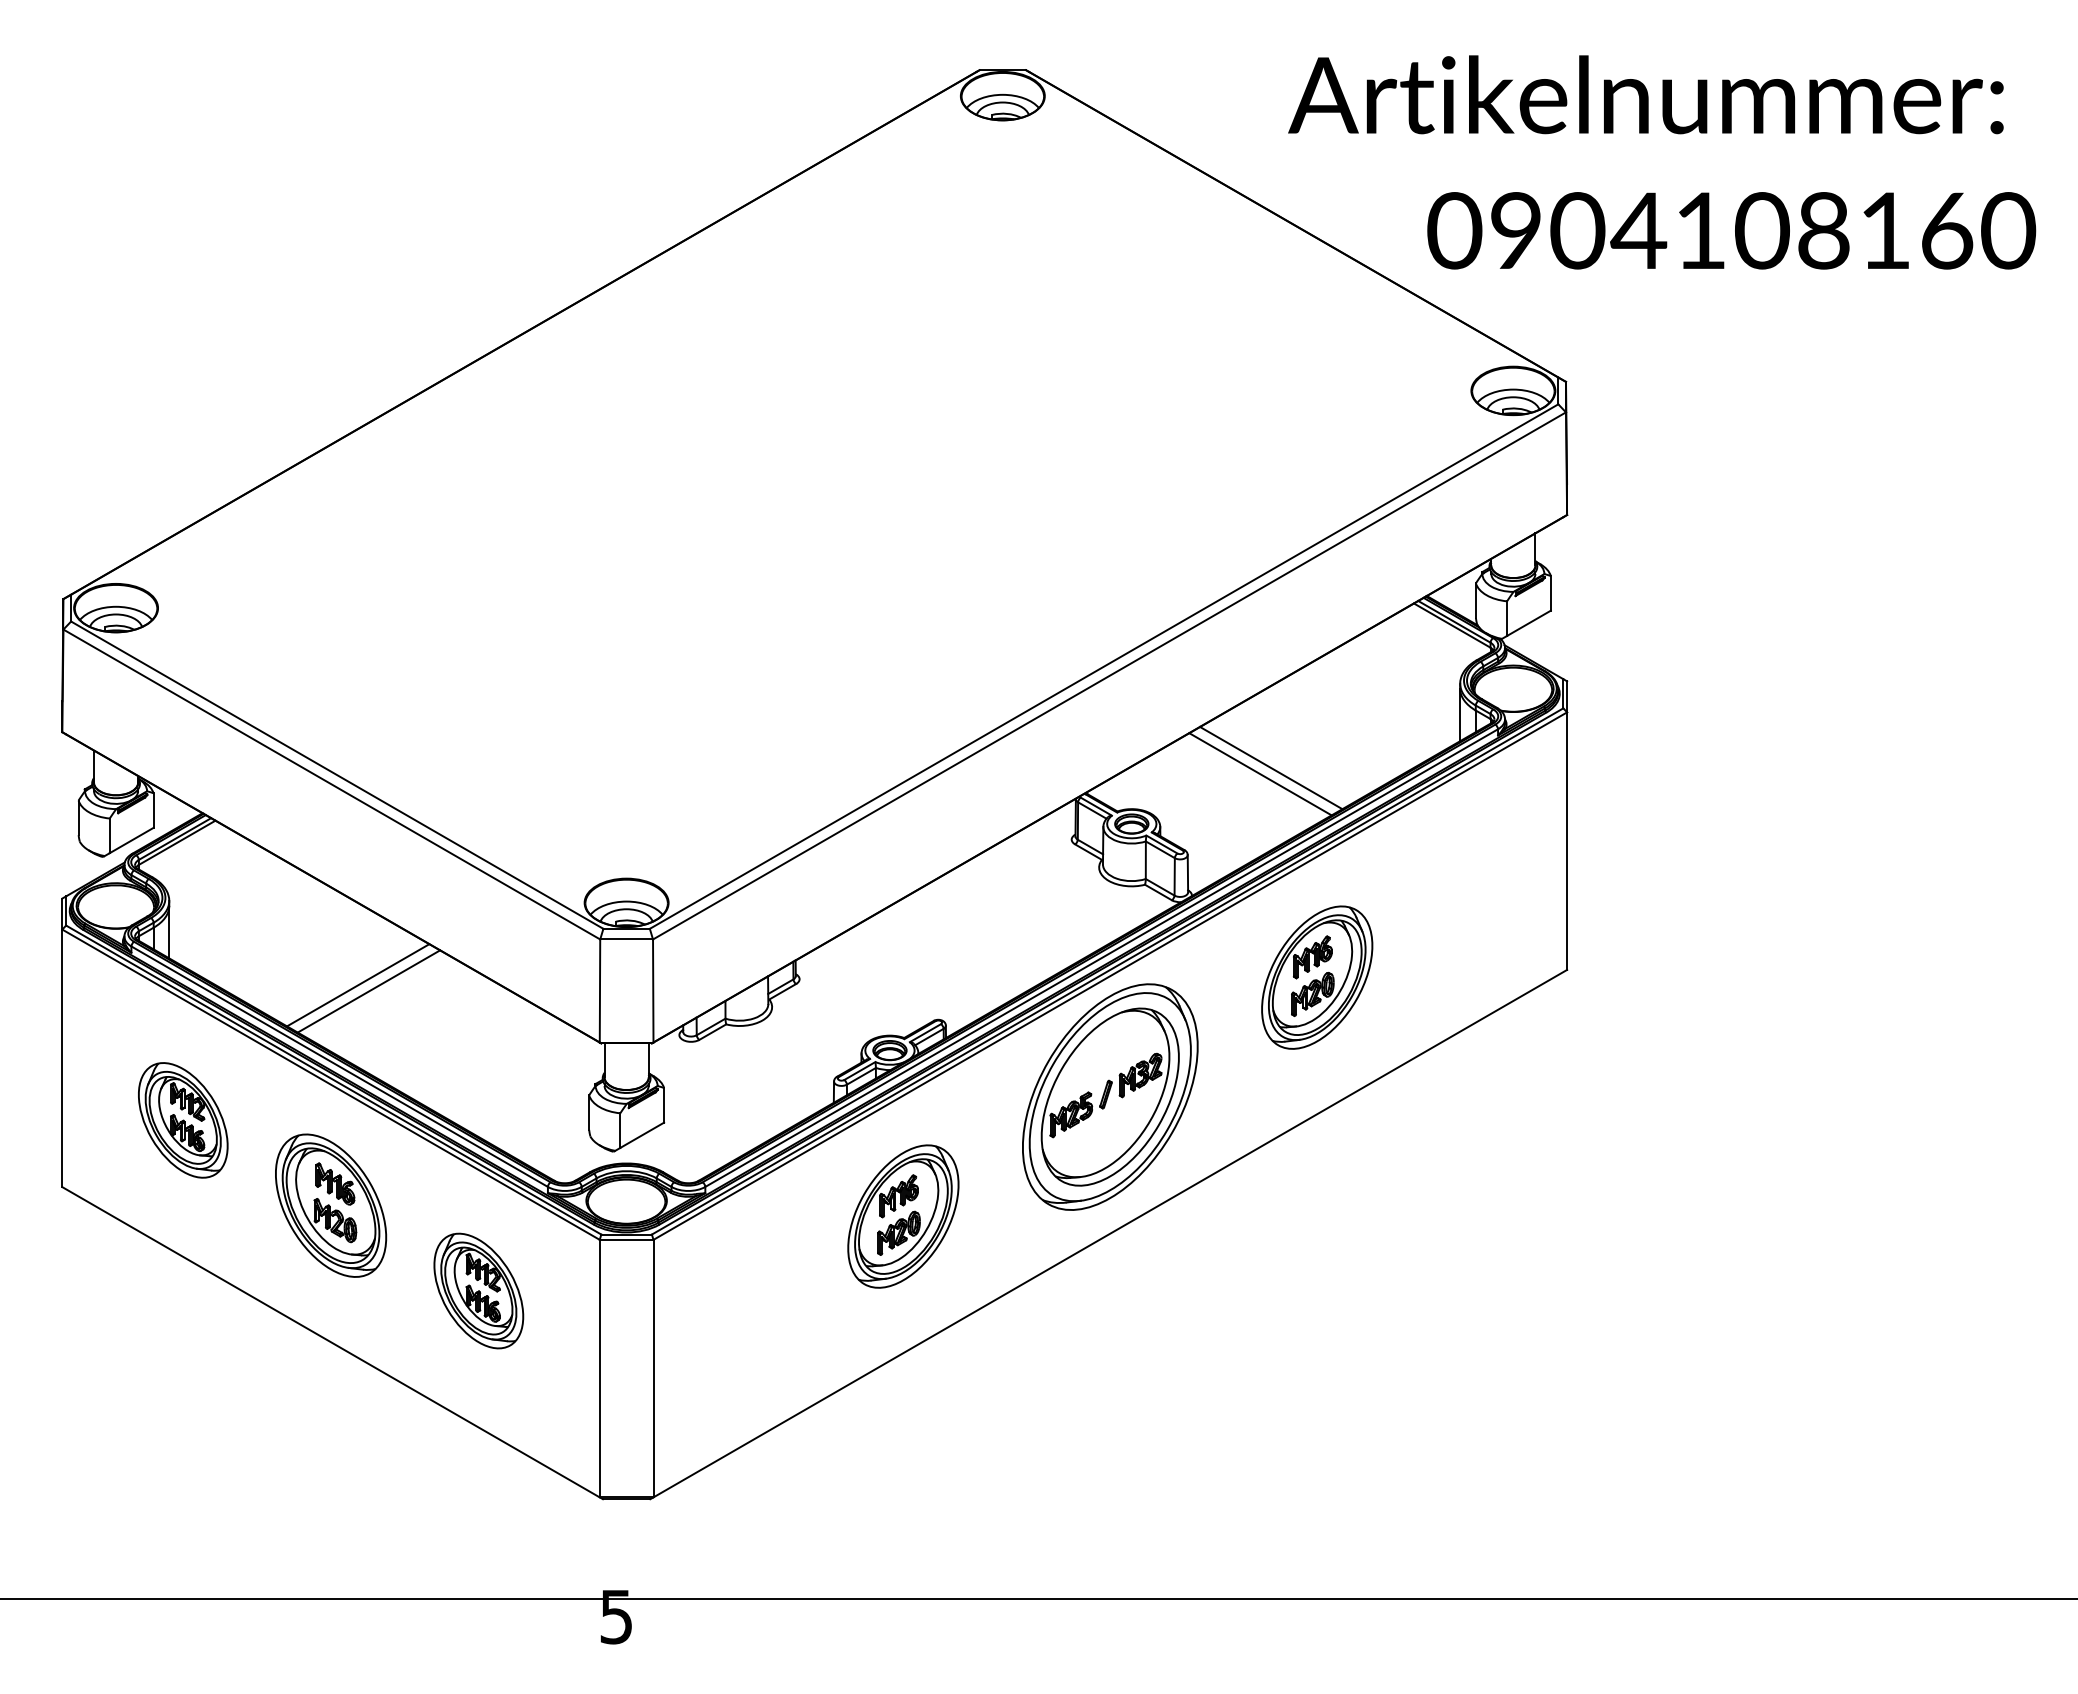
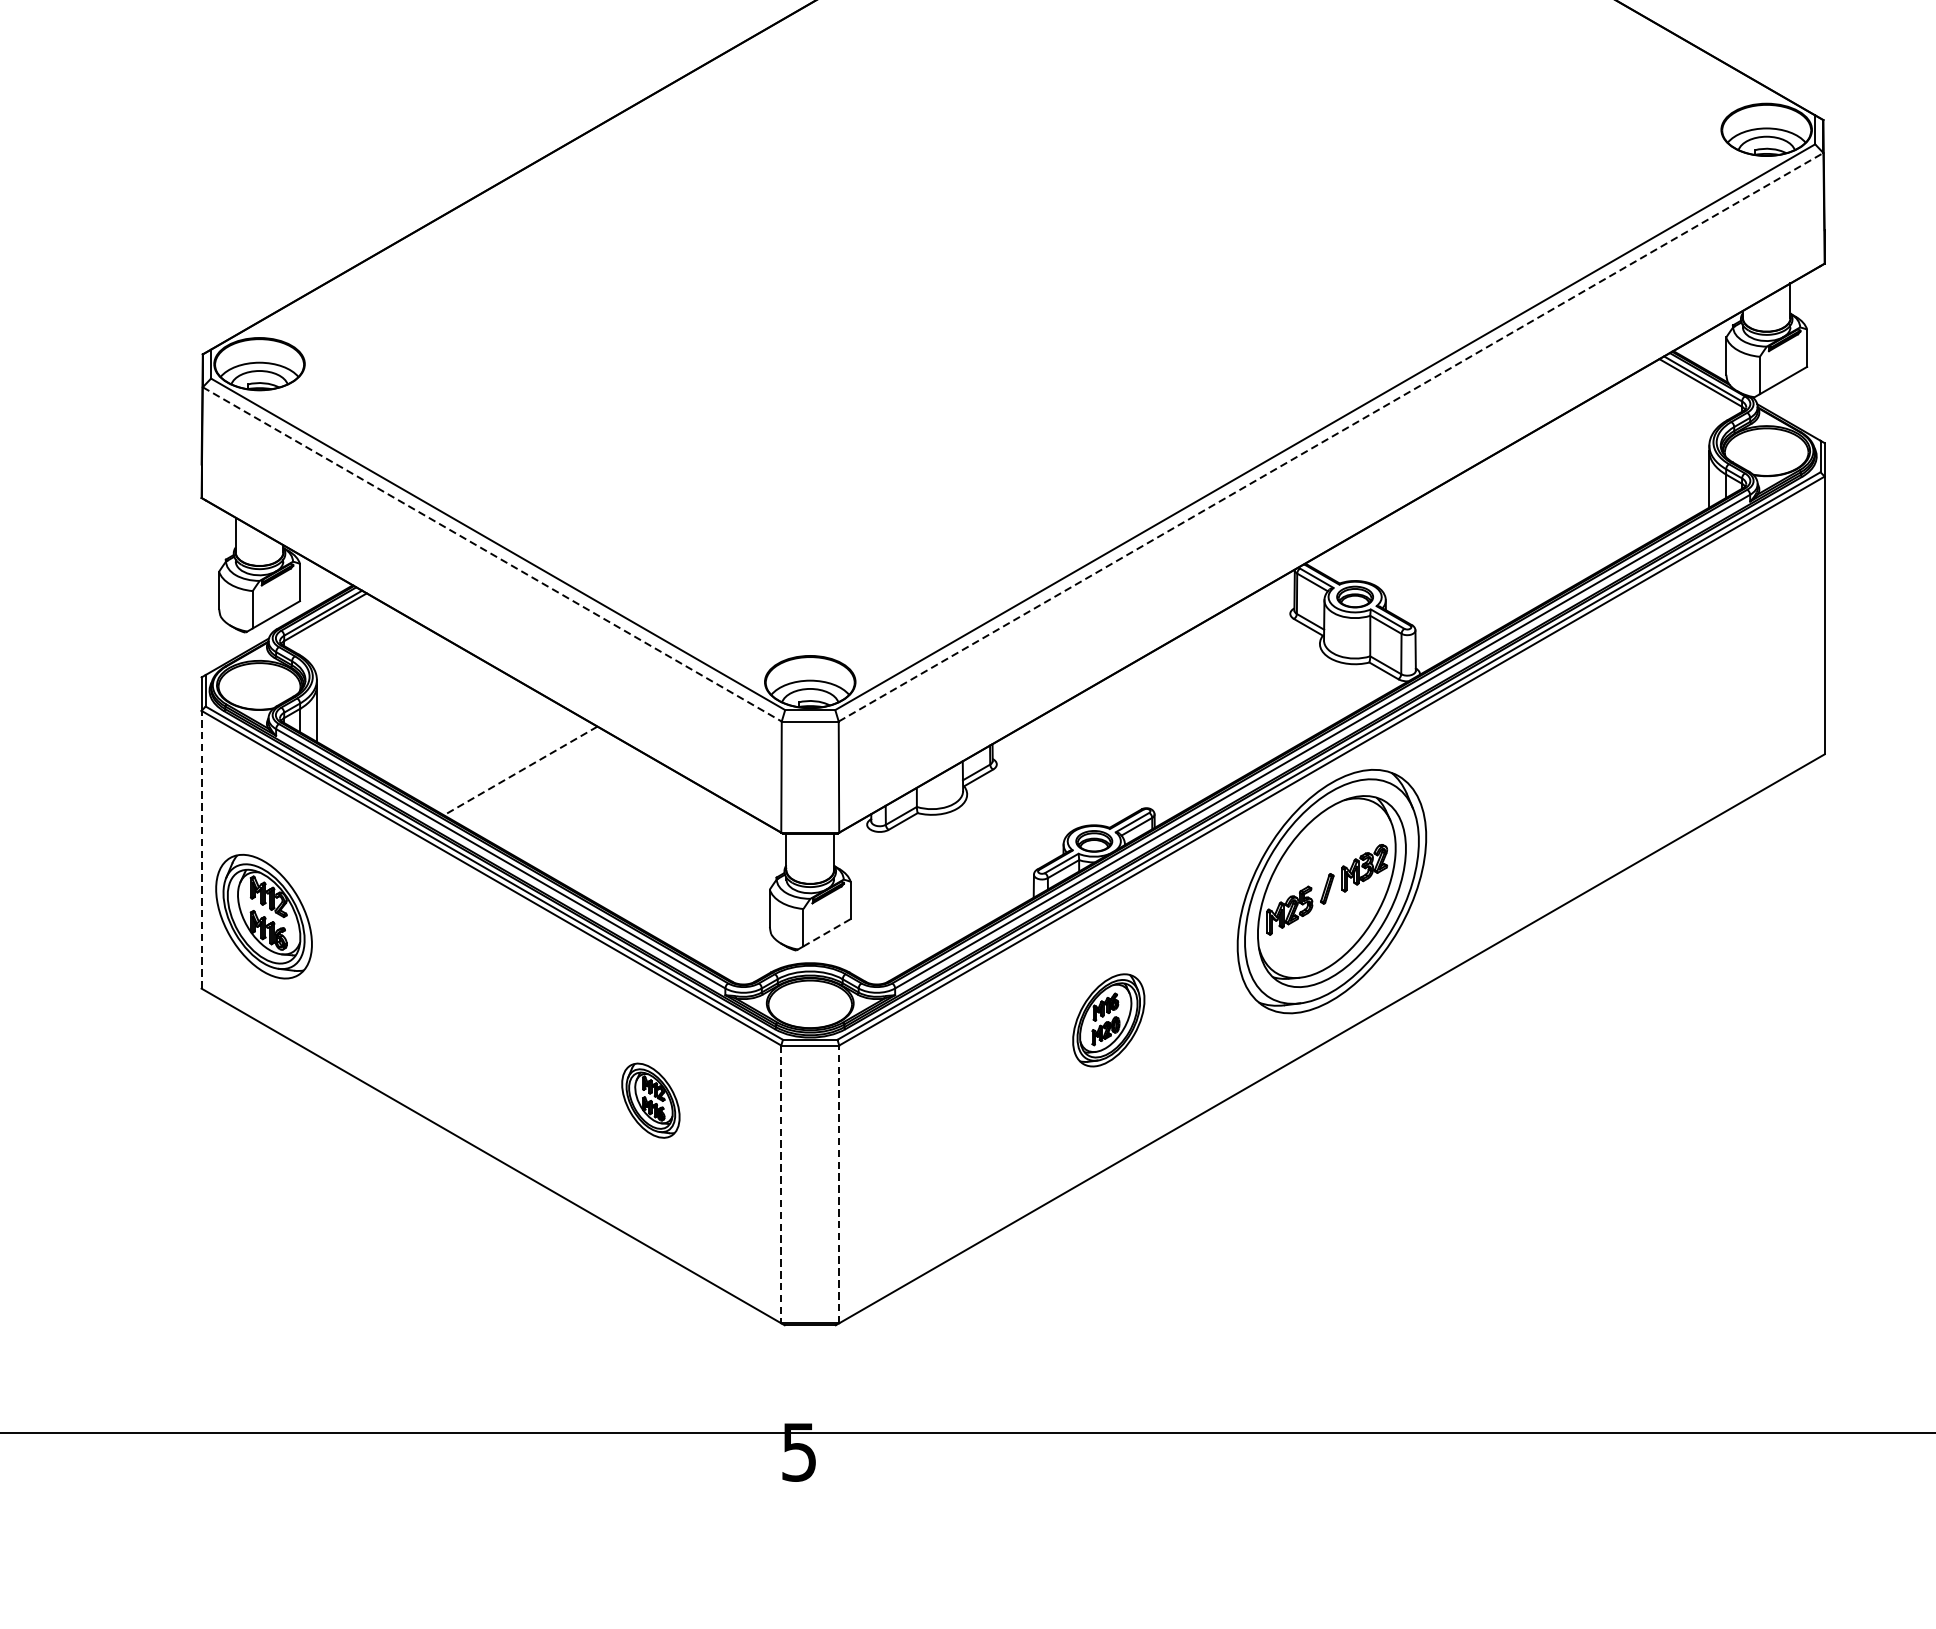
line: (1109, 675) -> (1331, 436), solid -> dashed
line: (1271, 767) -> (1505, 536), removed
line: (1260, 774) -> (1493, 543), removed
line: (331, 784) -> (491, 554), solid -> dashed
part: (1317, 977) -> (1555, 762), removed
line: (357, 985) -> (519, 771), solid -> dashed
line: (368, 991) -> (531, 777), removed
line: (62, 1058) -> (201, 849), solid -> dashed
part: (183, 1120) -> (264, 916), moved
line: (641, 1135) -> (826, 932), solid -> dashed
part: (331, 1205) -> (491, 1008), removed
part: (903, 1216) -> (1108, 1020), size x0.6
part: (478, 1290) -> (650, 1100), size x0.6
line: (599, 1368) -> (780, 1184), solid -> dashed
line: (653, 1368) -> (839, 1184), solid -> dashed

